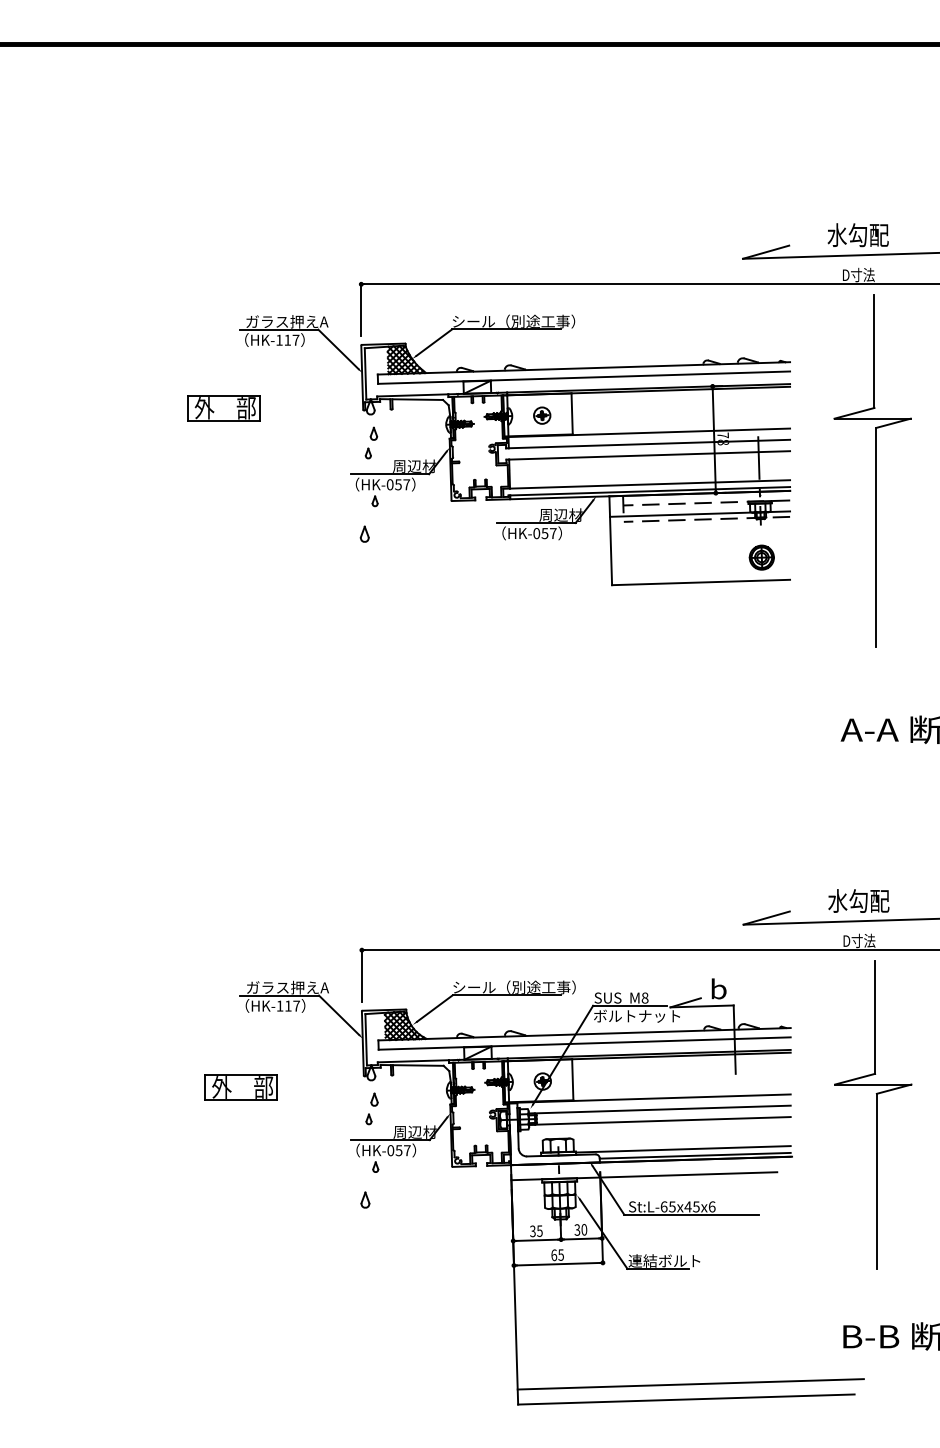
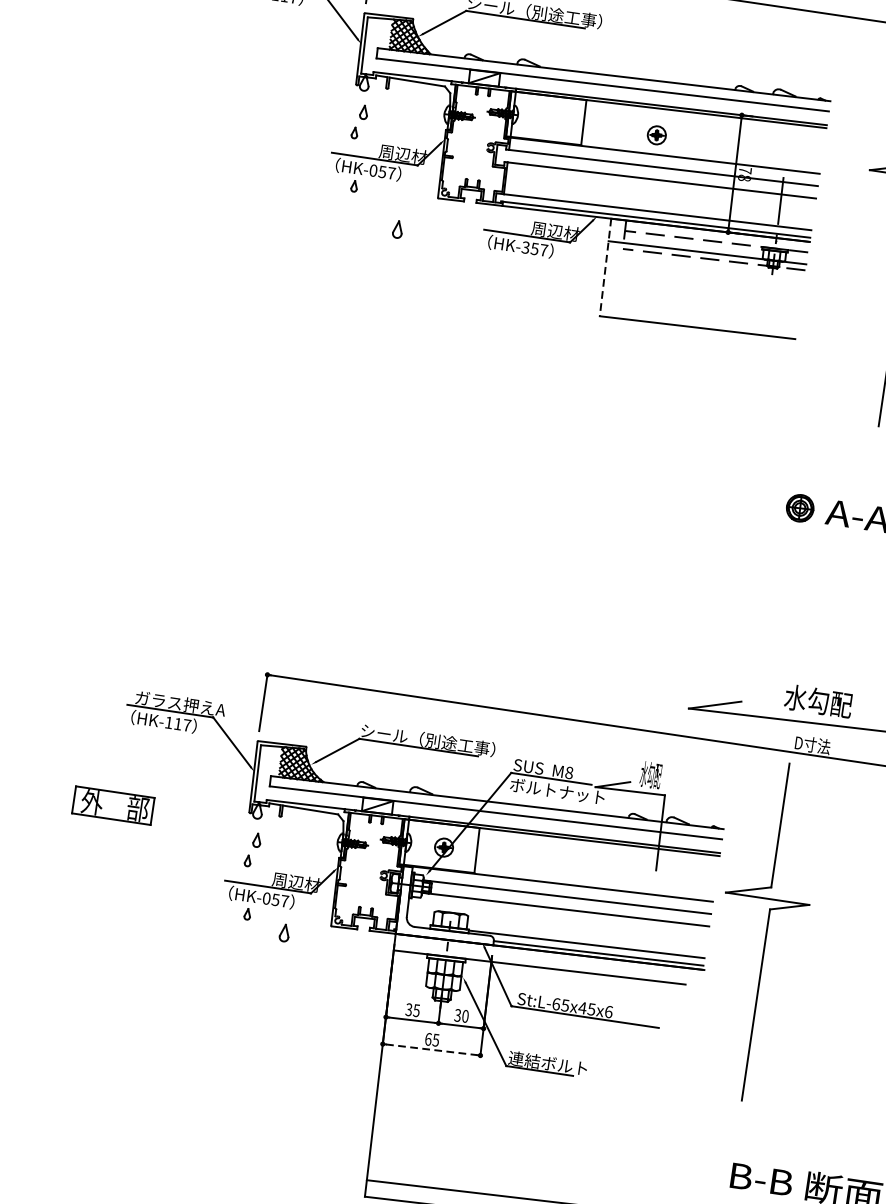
part: (223, 408) -> (203, 60), removed
part: (542, 415) -> (657, 135), moved
part: (364, 533) -> (397, 228), moved
text: (536, 533) -> (525, 247), HK-057 -> HK-357
line: (610, 541) -> (605, 268), solid -> dashed
part: (761, 557) -> (799, 508), moved
text: (718, 989) -> (650, 775), b -> 水勾配
part: (873, 1114) -> (762, 931), moved
part: (365, 1199) -> (284, 932), moved
line: (558, 1264) -> (431, 1050), solid -> dashed

